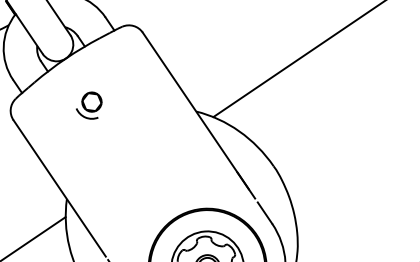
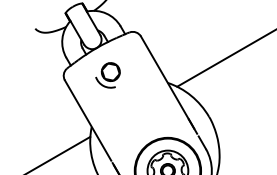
part: (88, 106) -> (107, 75), size x1.67

